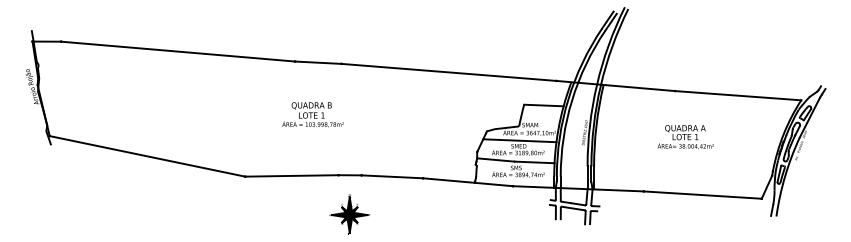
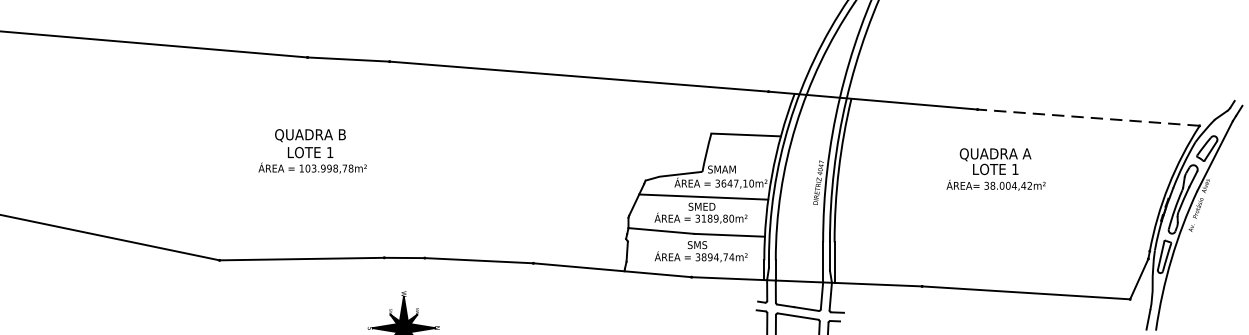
line: (737, 95) -> (1087, 117), solid -> dashed
text: (312, 114) -> (311, 150), moved
part: (685, 137) -> (995, 170), moved

